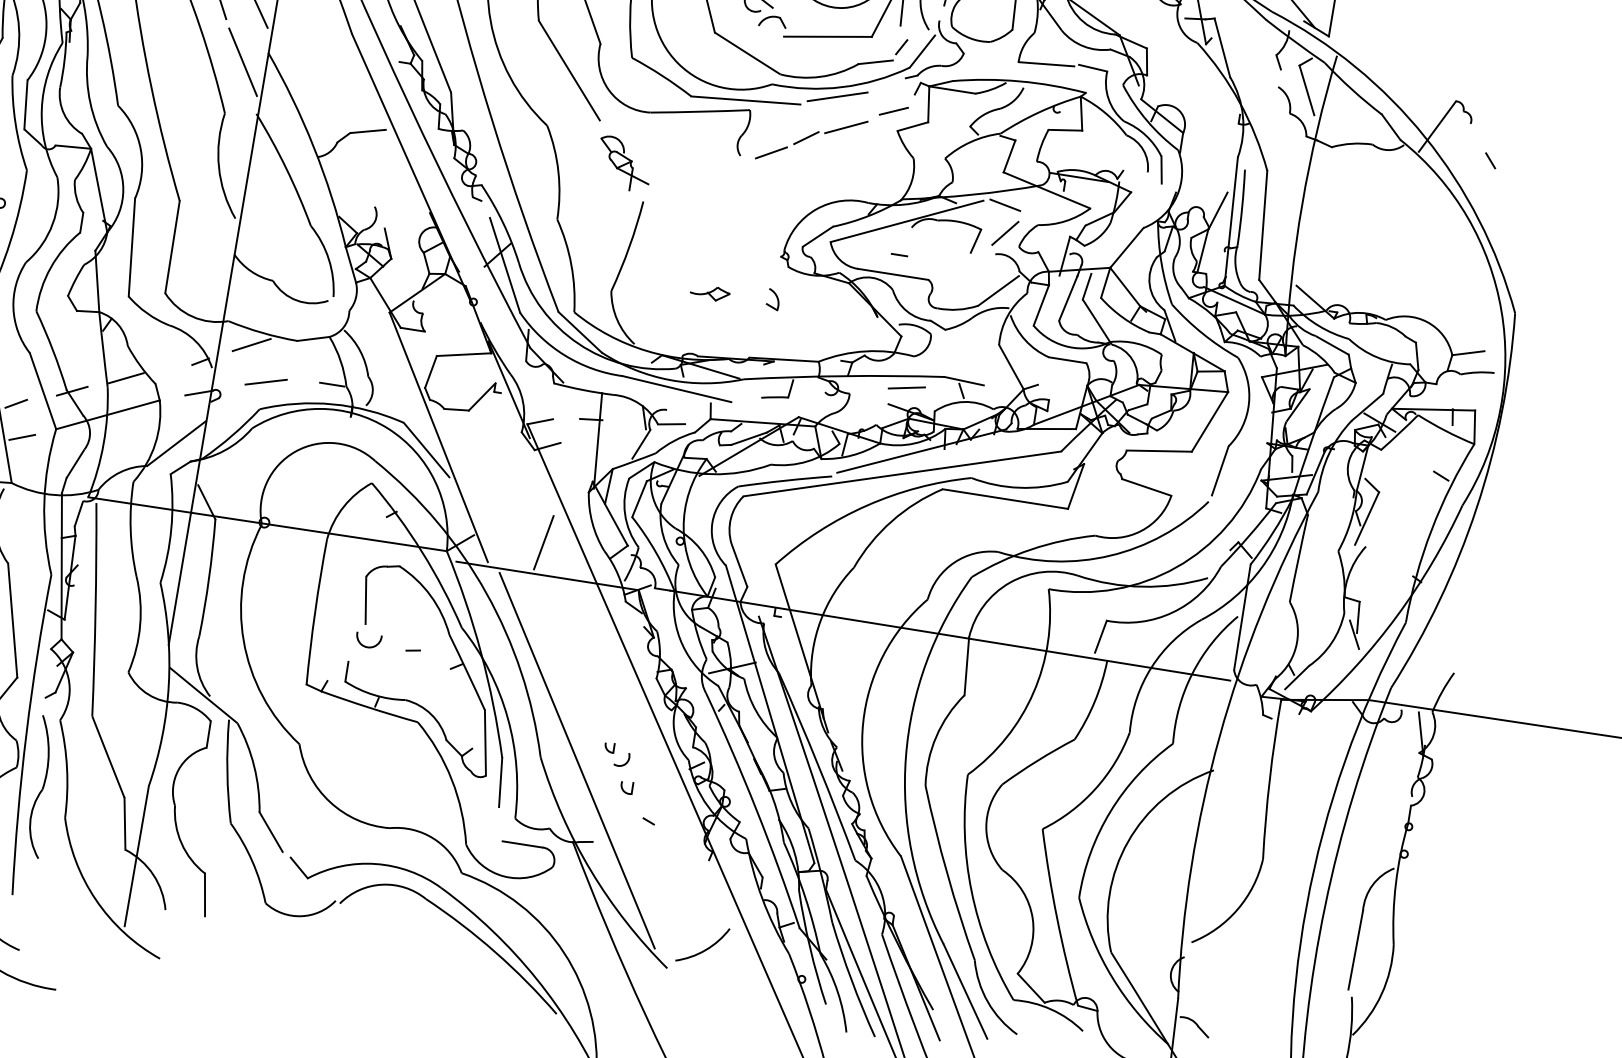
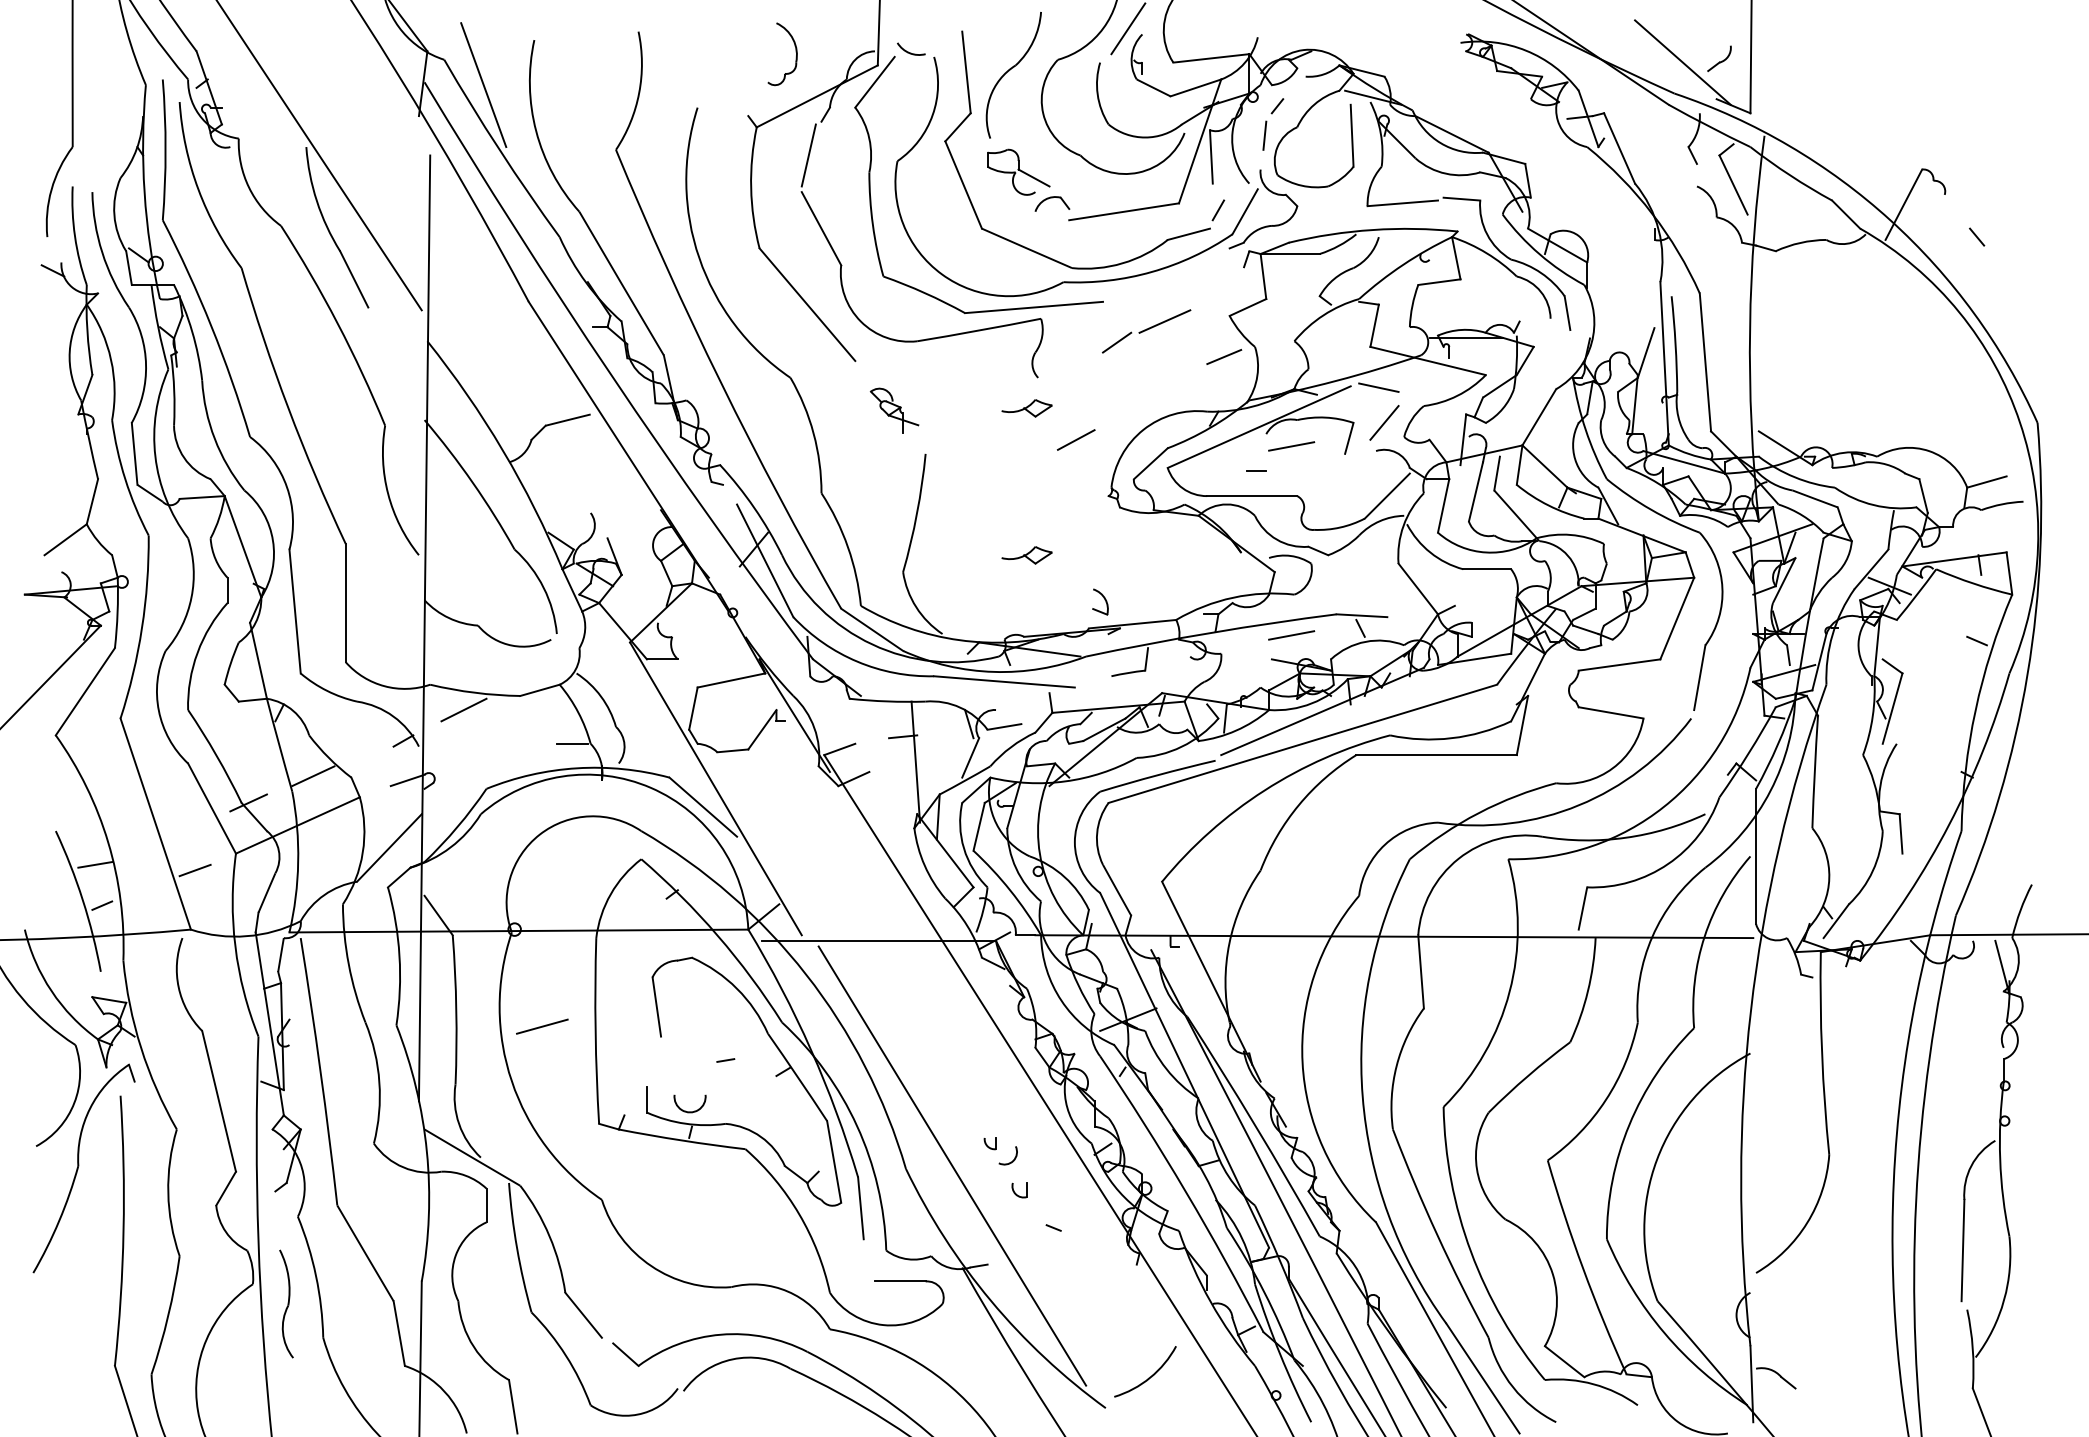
line: (242, 61) -> (397, 357), removed
line: (837, 96) -> (1147, 284), removed
line: (894, 110) -> (1224, 356), moved
line: (770, 152) -> (1075, 439), moved
part: (624, 163) -> (894, 410), size x0.7
part: (727, 178) -> (1026, 408), added
line: (929, 240) -> (1291, 446), added
part: (773, 299) -> (1100, 601), moved
line: (266, 382) -> (542, 1026), moved
line: (15, 403) -> (180, 829), removed
line: (543, 542) -> (867, 899), removed
line: (1354, 634) -> (1899, 856), removed
arc: (367, 646) -> (689, 1111), moved
part: (40, 786) -> (286, 1303), size x0.6

